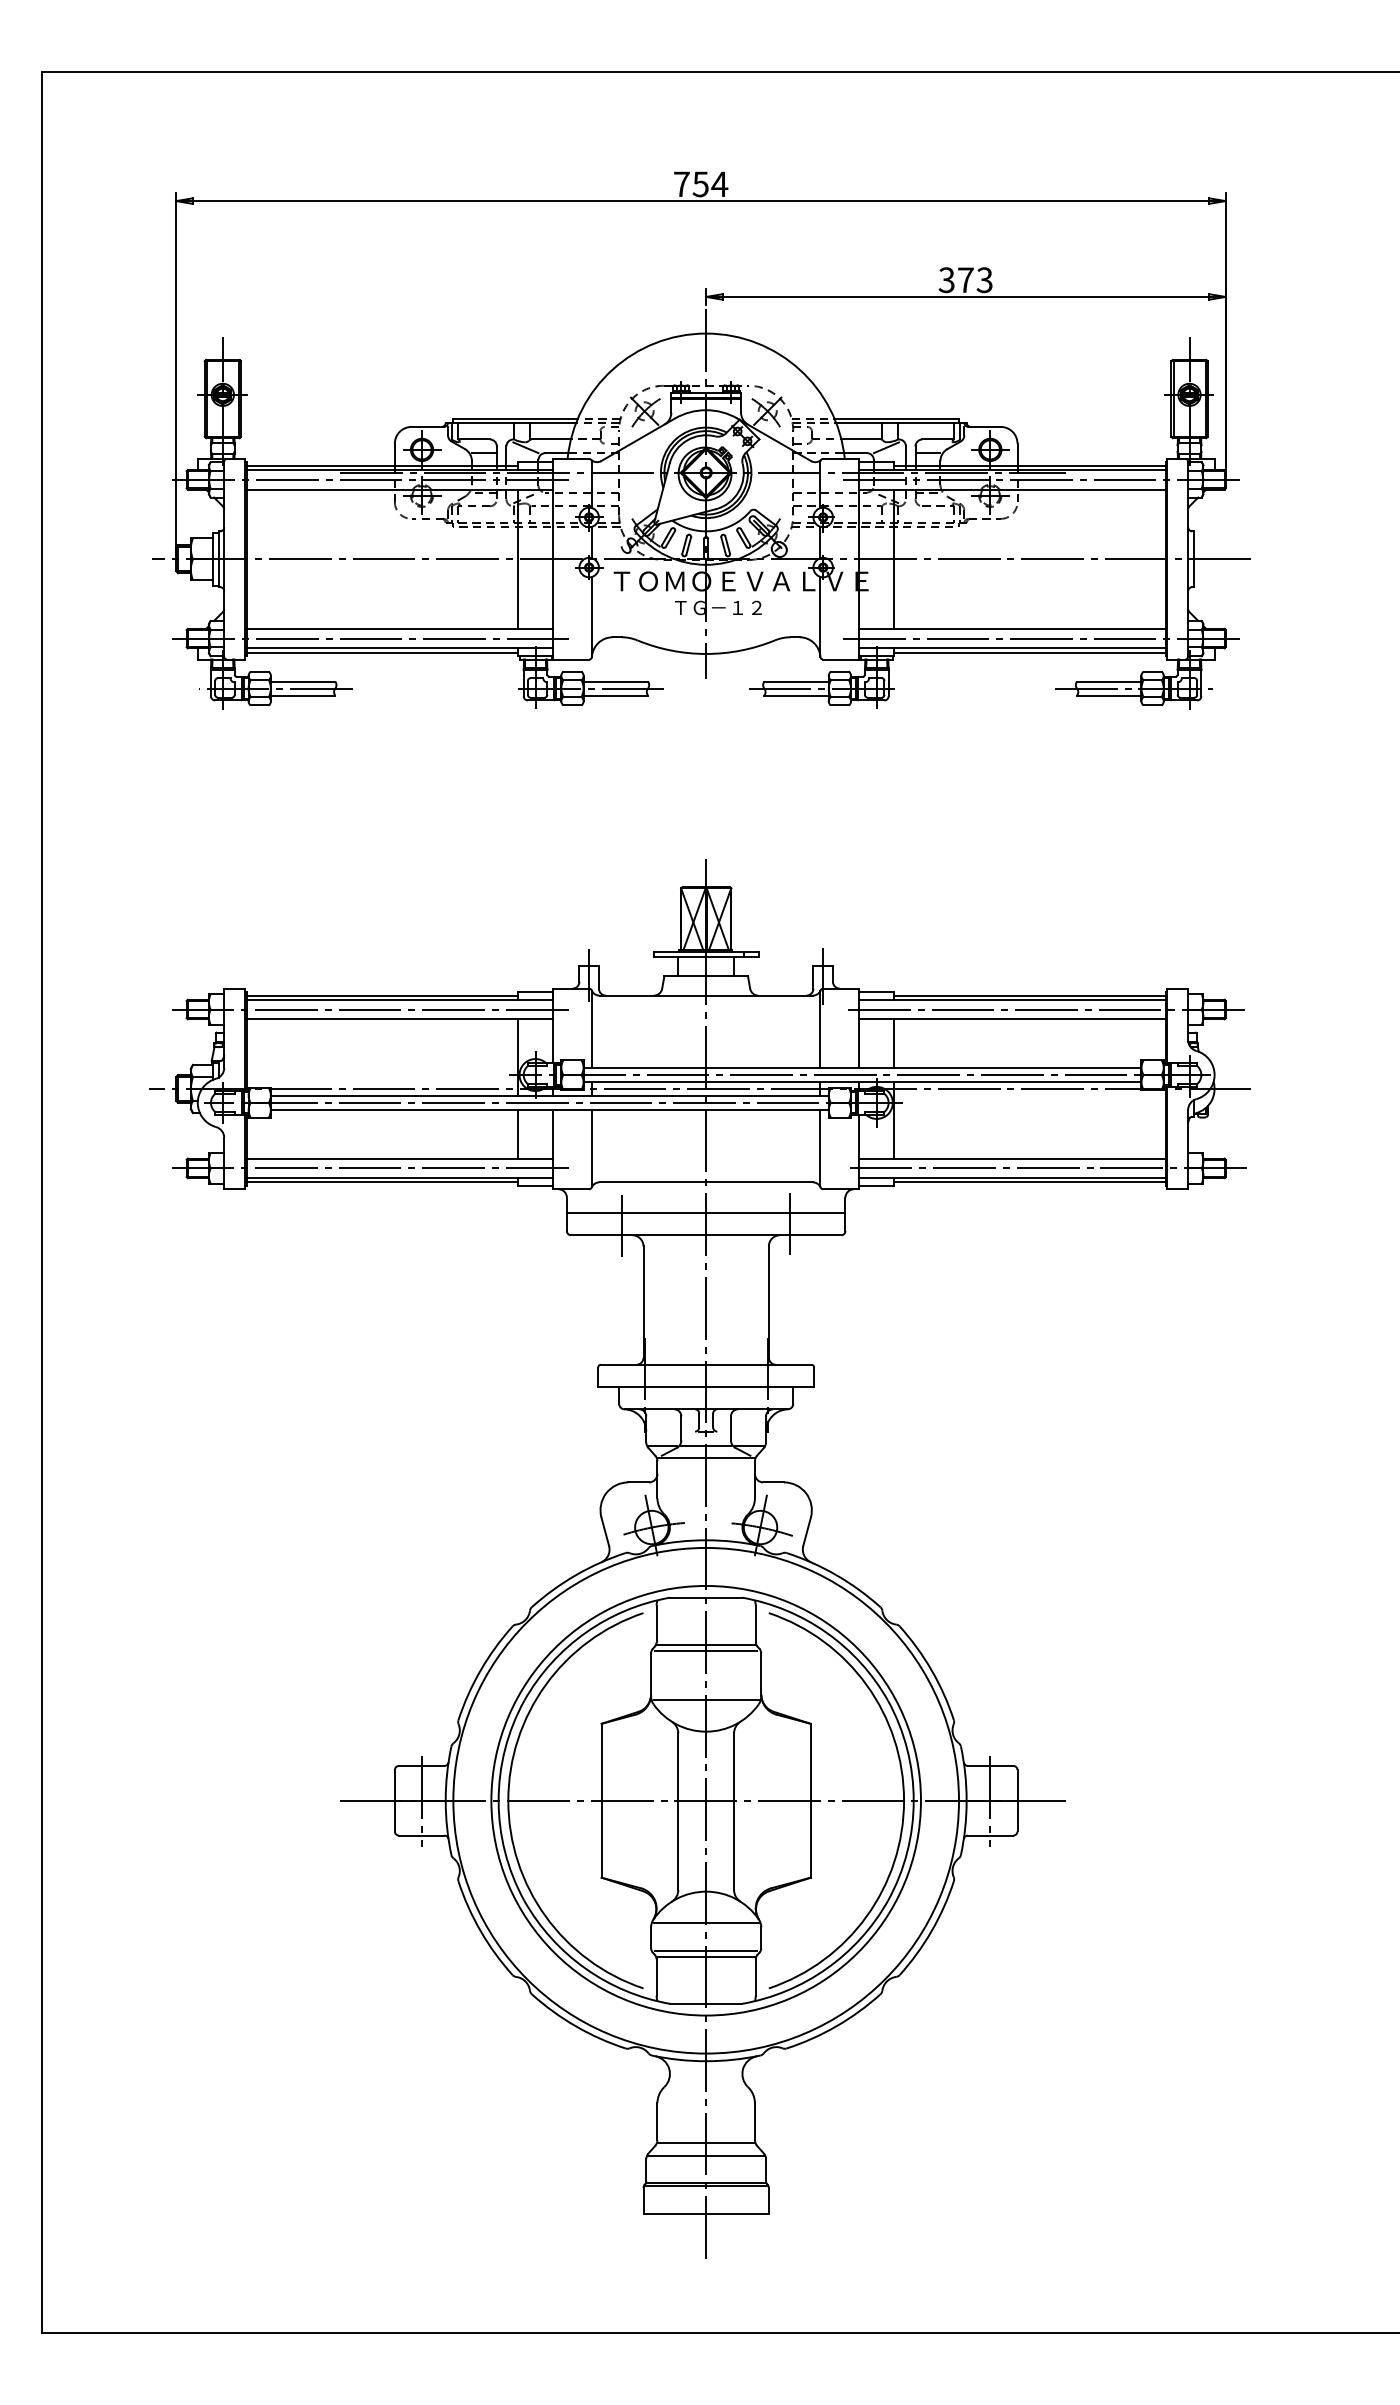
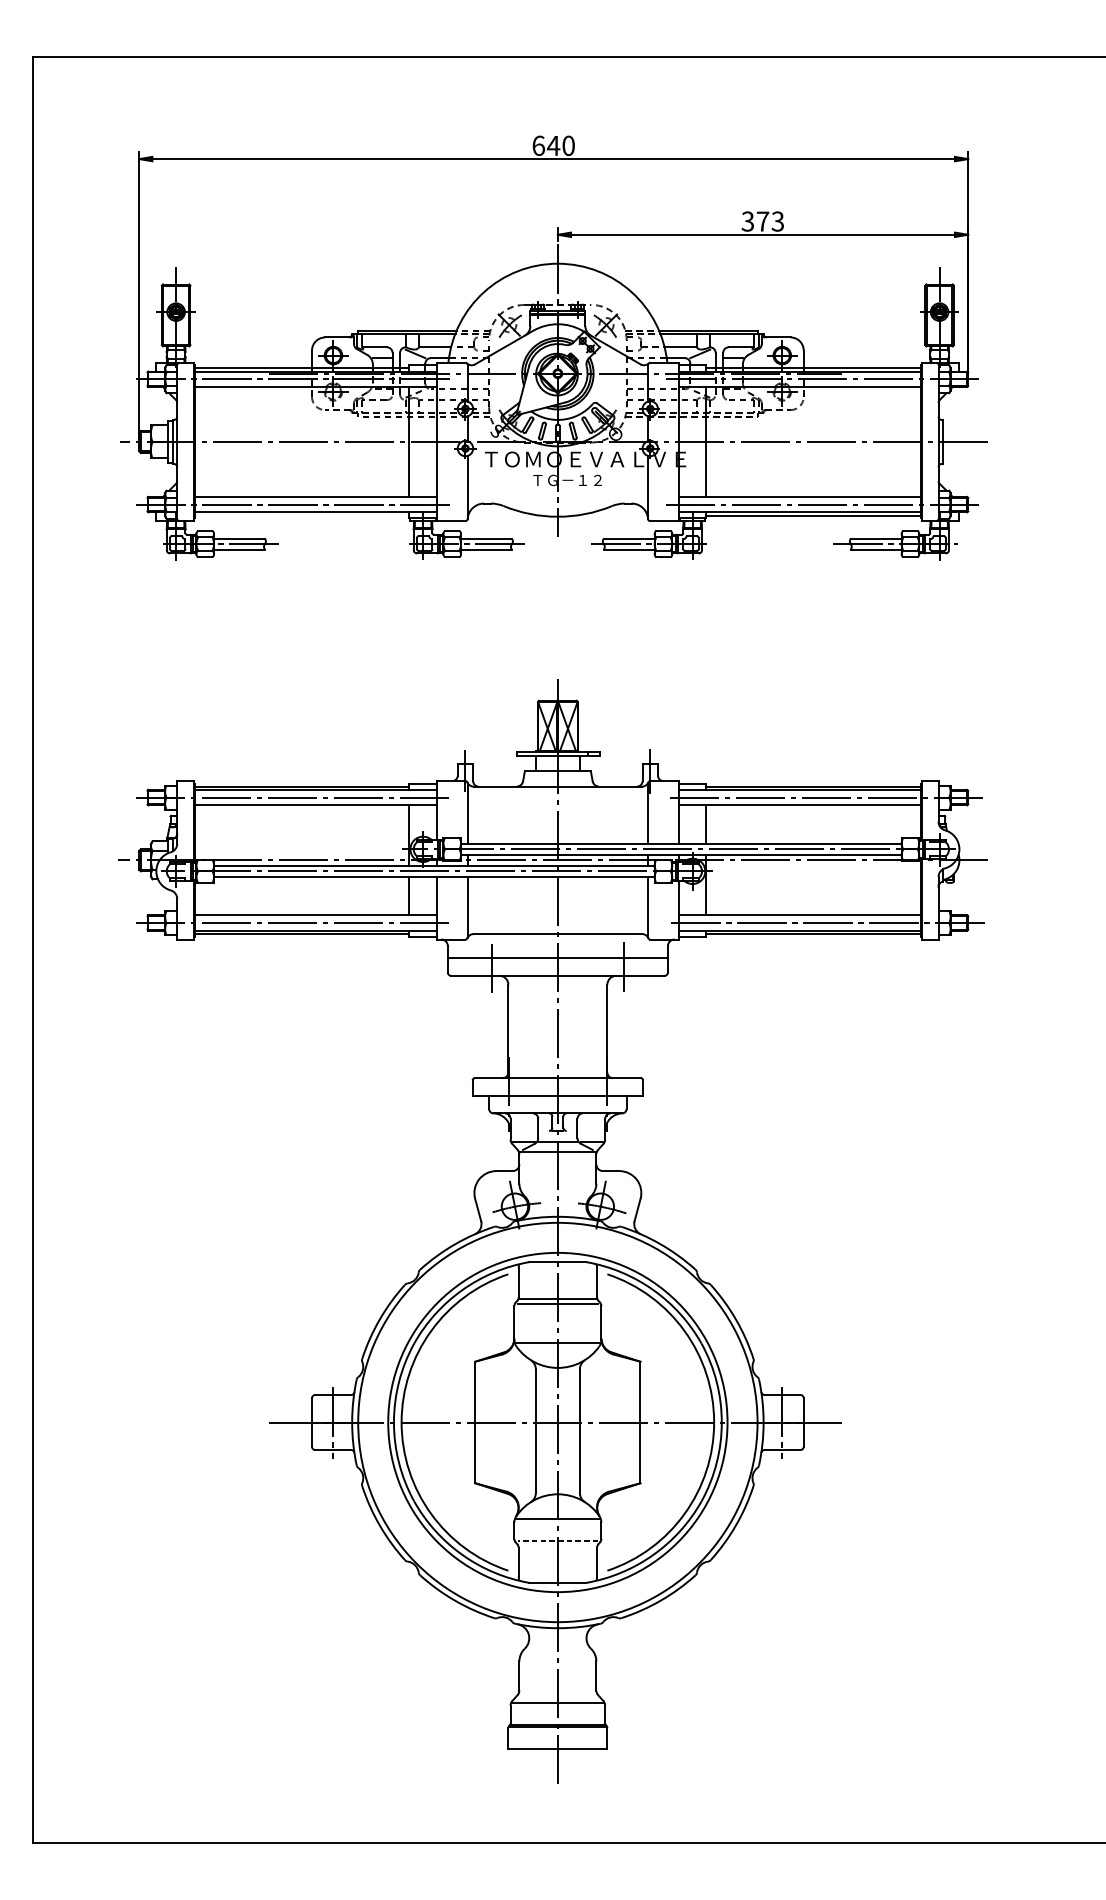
text: (701, 184) -> (554, 145), 754 -> 640
line: (382, 652) -> (302, 515), removed
line: (705, 1950) -> (557, 1540), solid -> dashed
line: (705, 1956) -> (557, 1545), removed
line: (705, 2143) -> (557, 1693), removed

